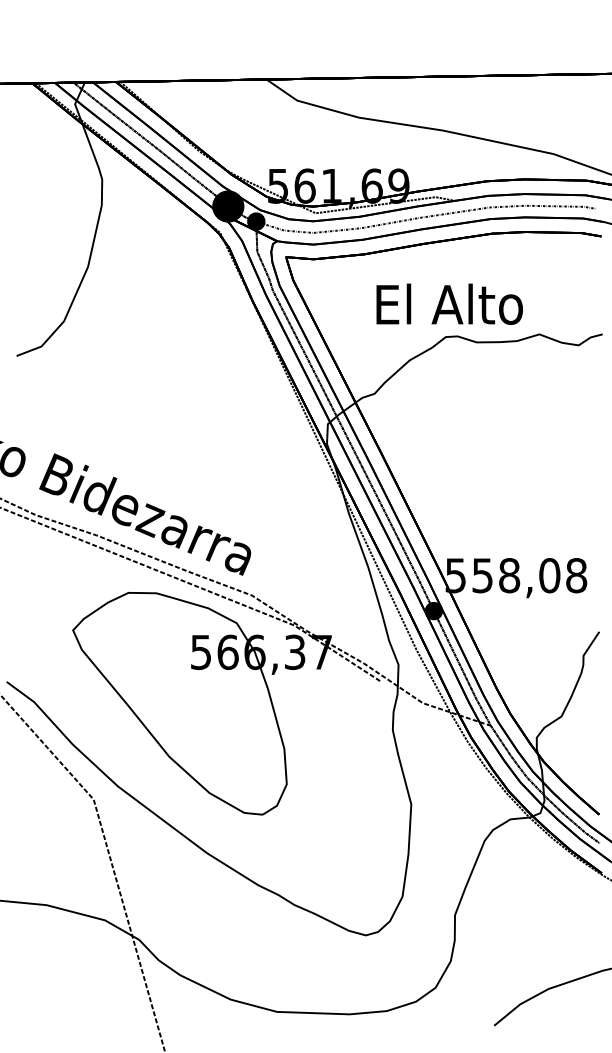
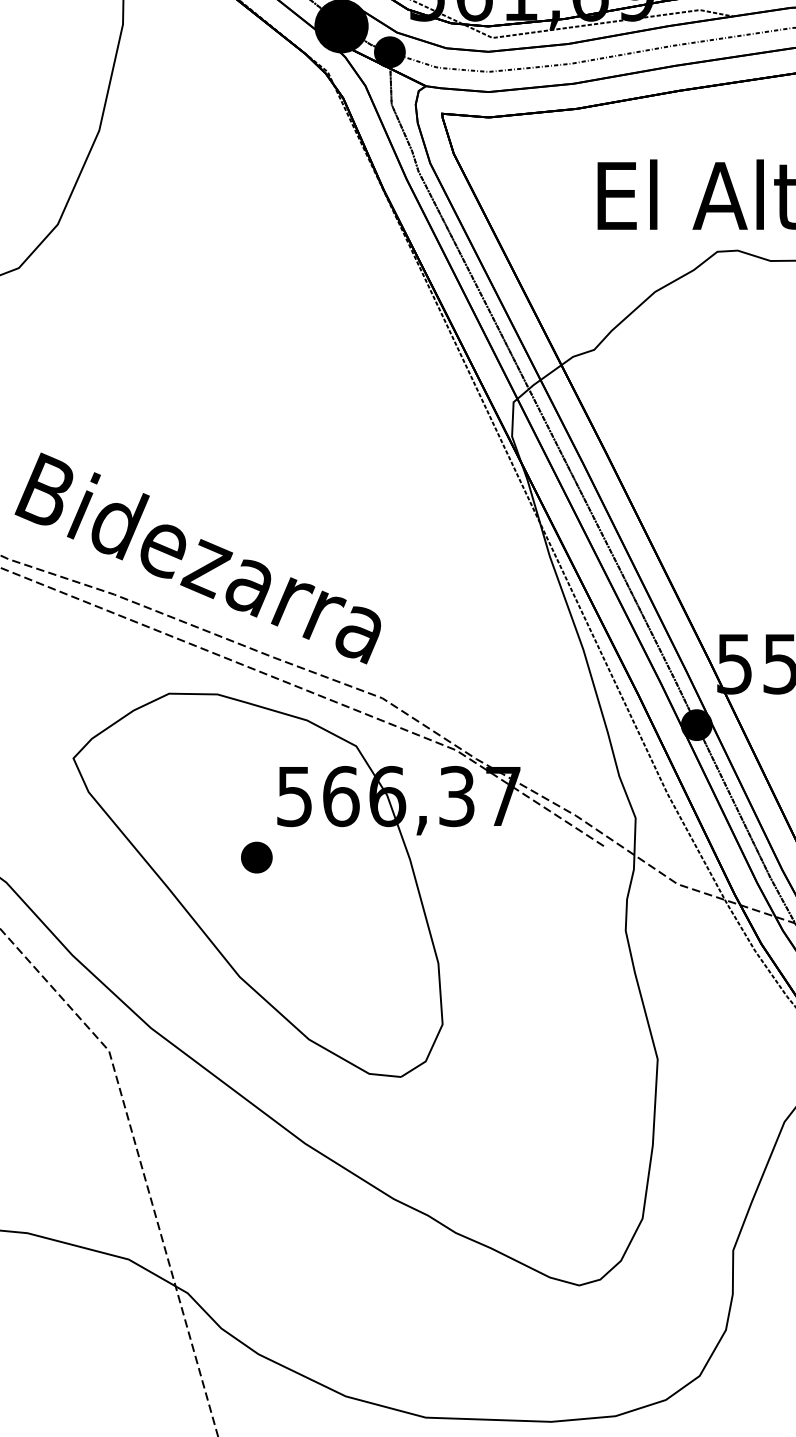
part: (179, 687) -> (257, 857), added

